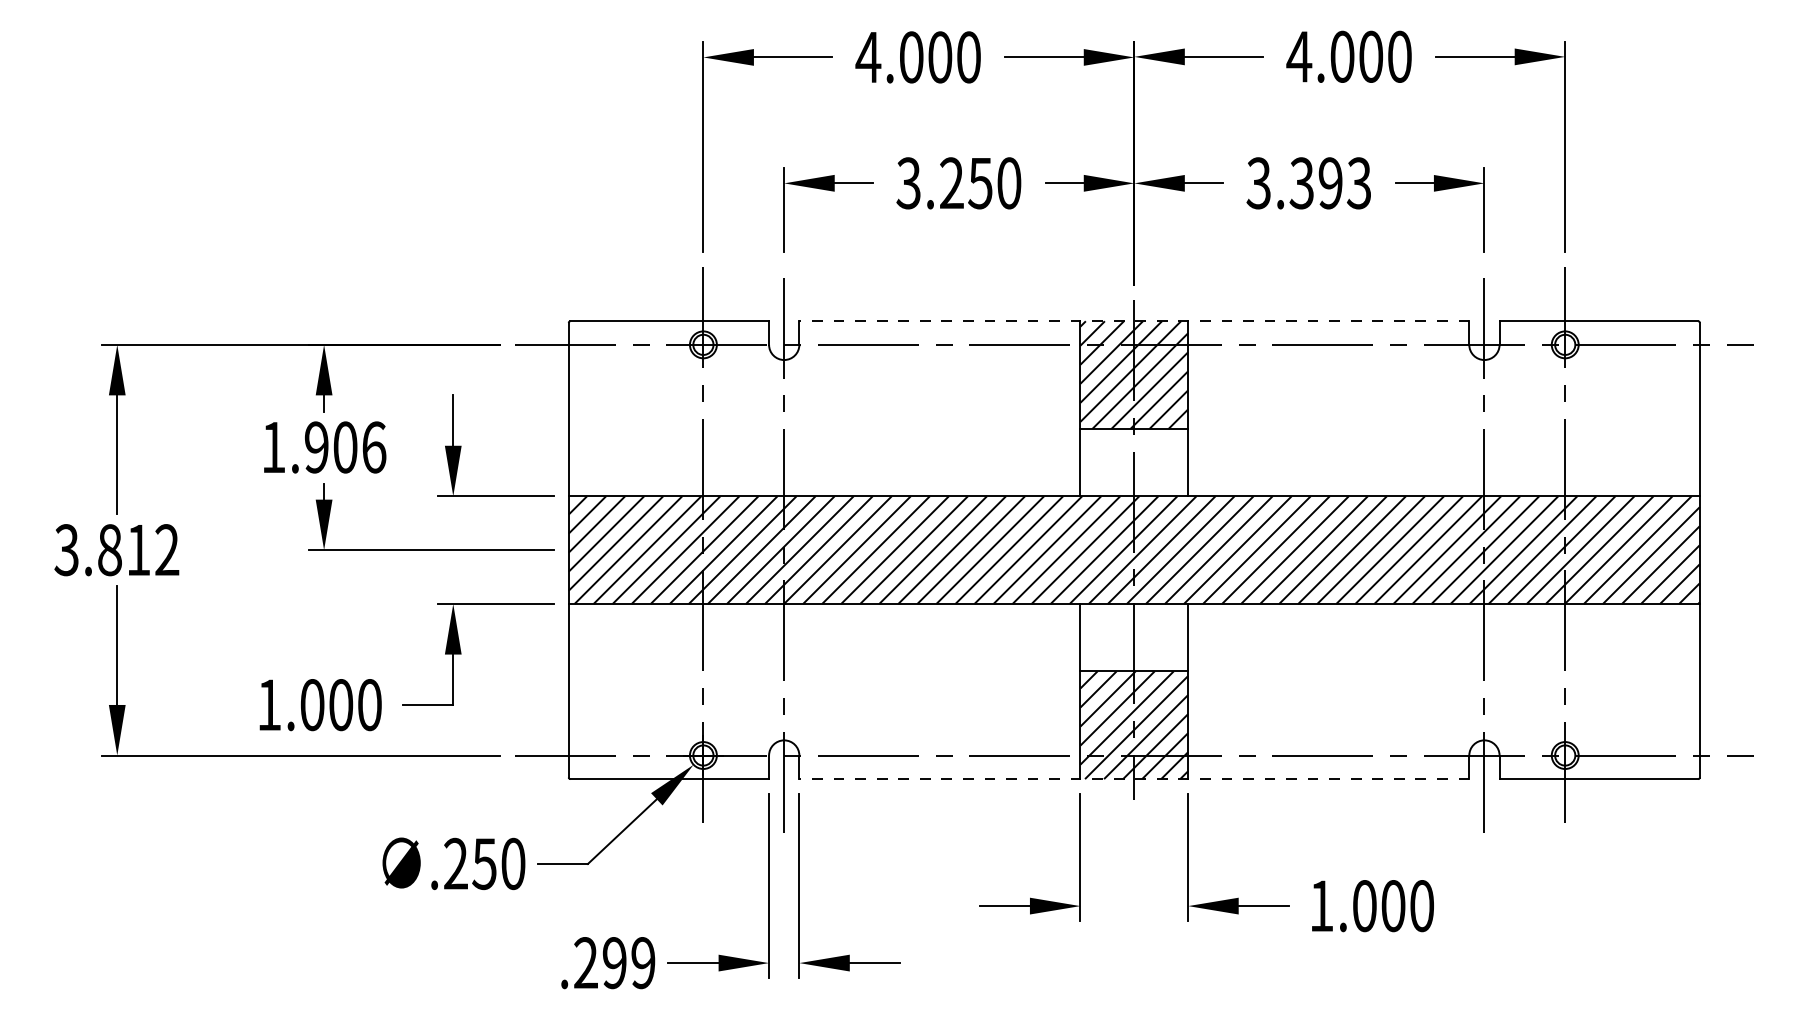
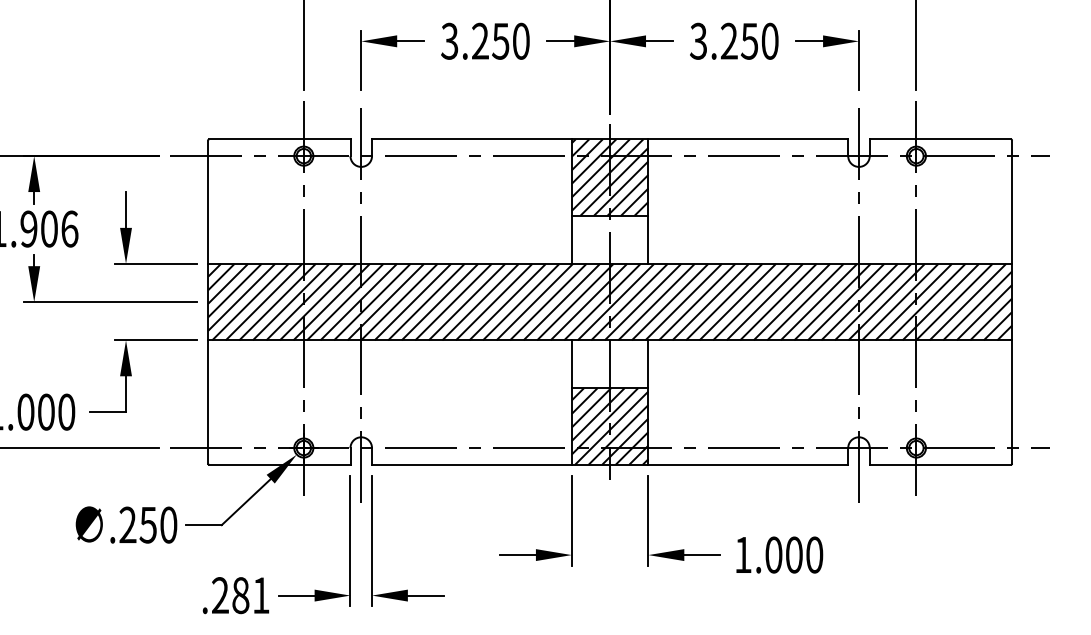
text: (1330, 183) -> (749, 41), 3.393 -> 3.250
line: (1134, 321) -> (610, 139), dashed -> solid
line: (1134, 779) -> (610, 465), dashed -> solid
text: (628, 963) -> (250, 595), .299 -> .281

